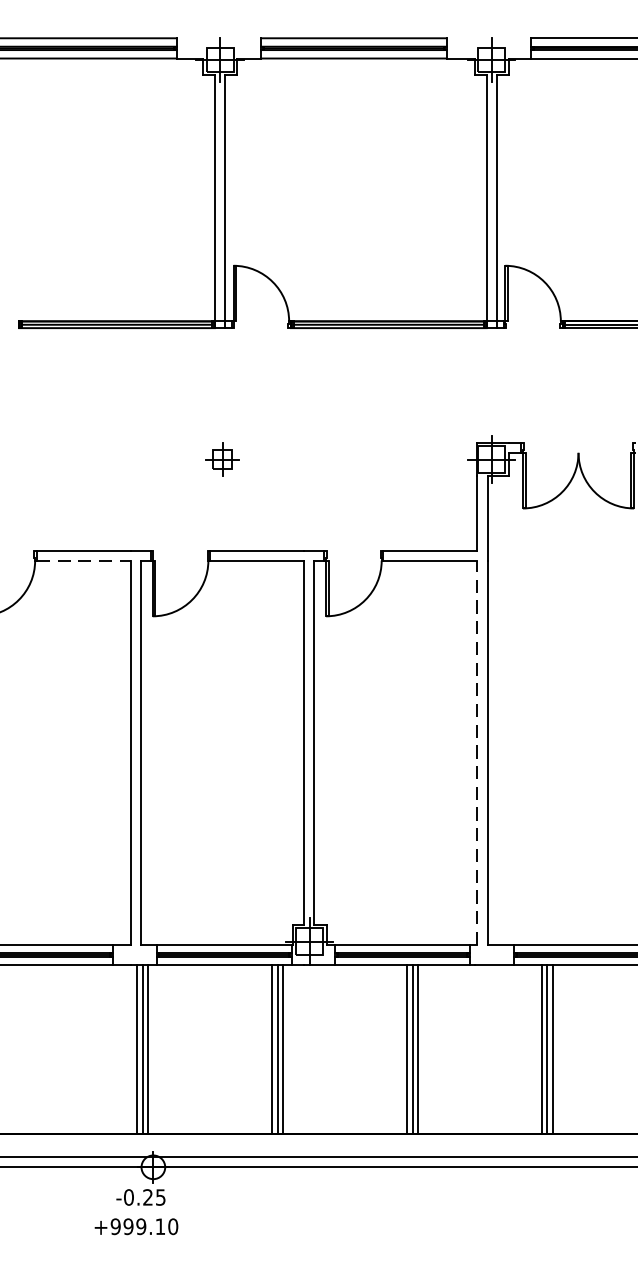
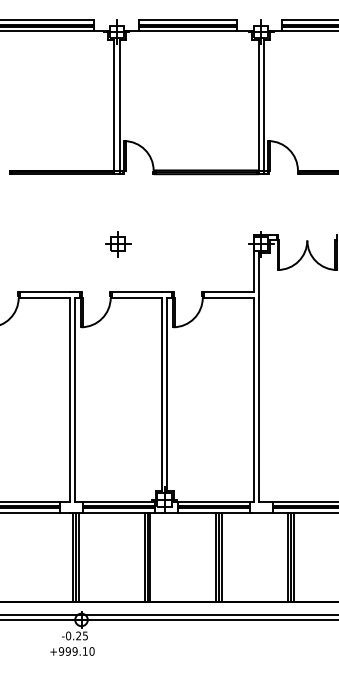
part: (222, 460) -> (118, 244), size x1.43
line: (83, 560) -> (44, 297), dashed -> solid
line: (477, 752) -> (253, 399), dashed -> solid

